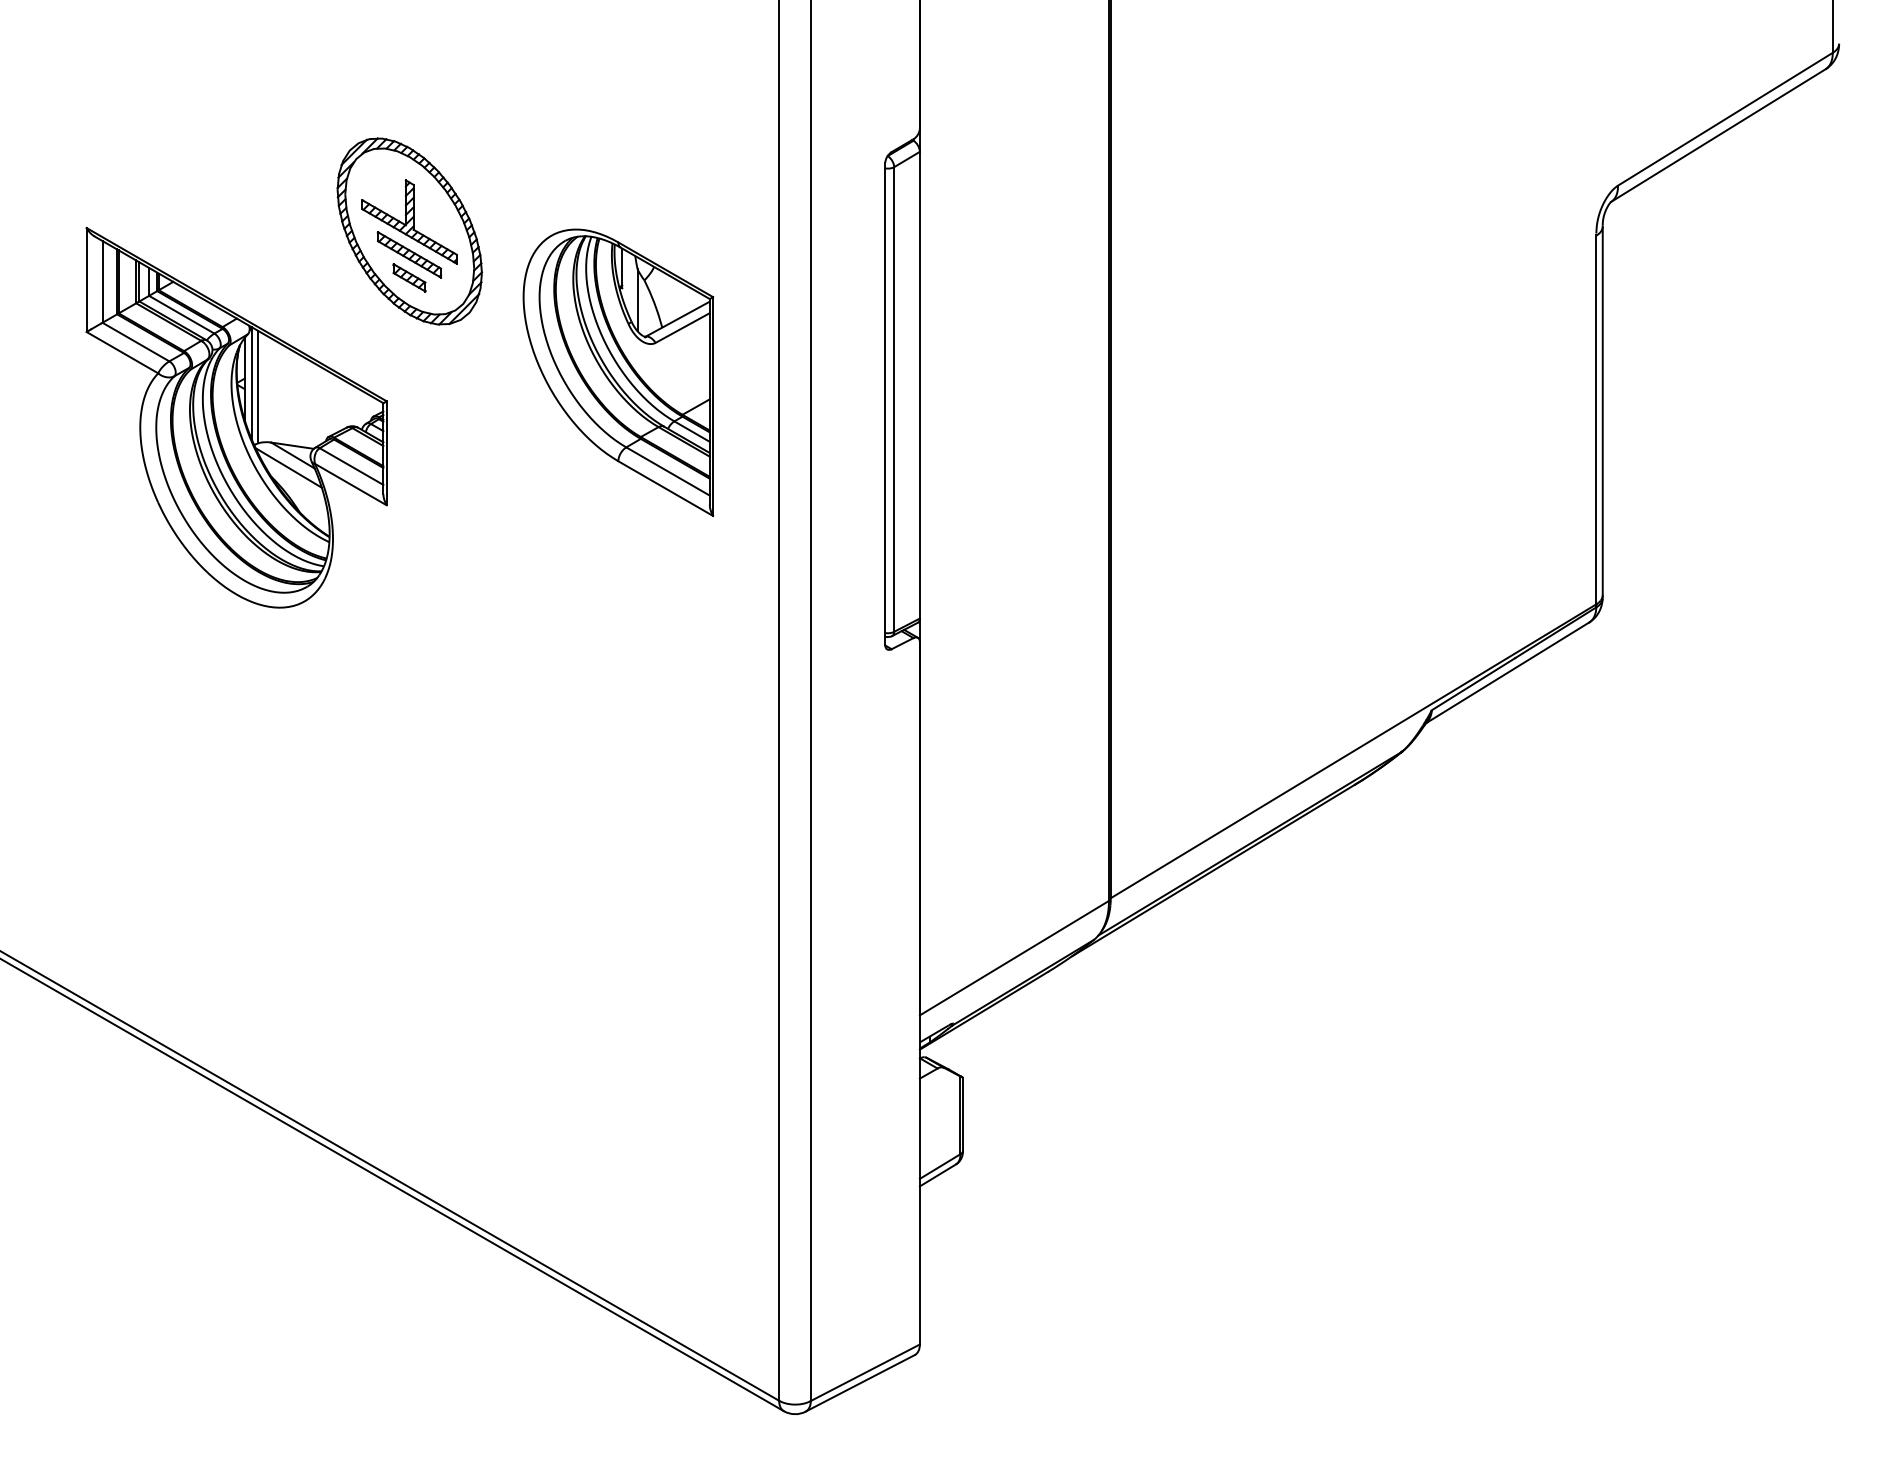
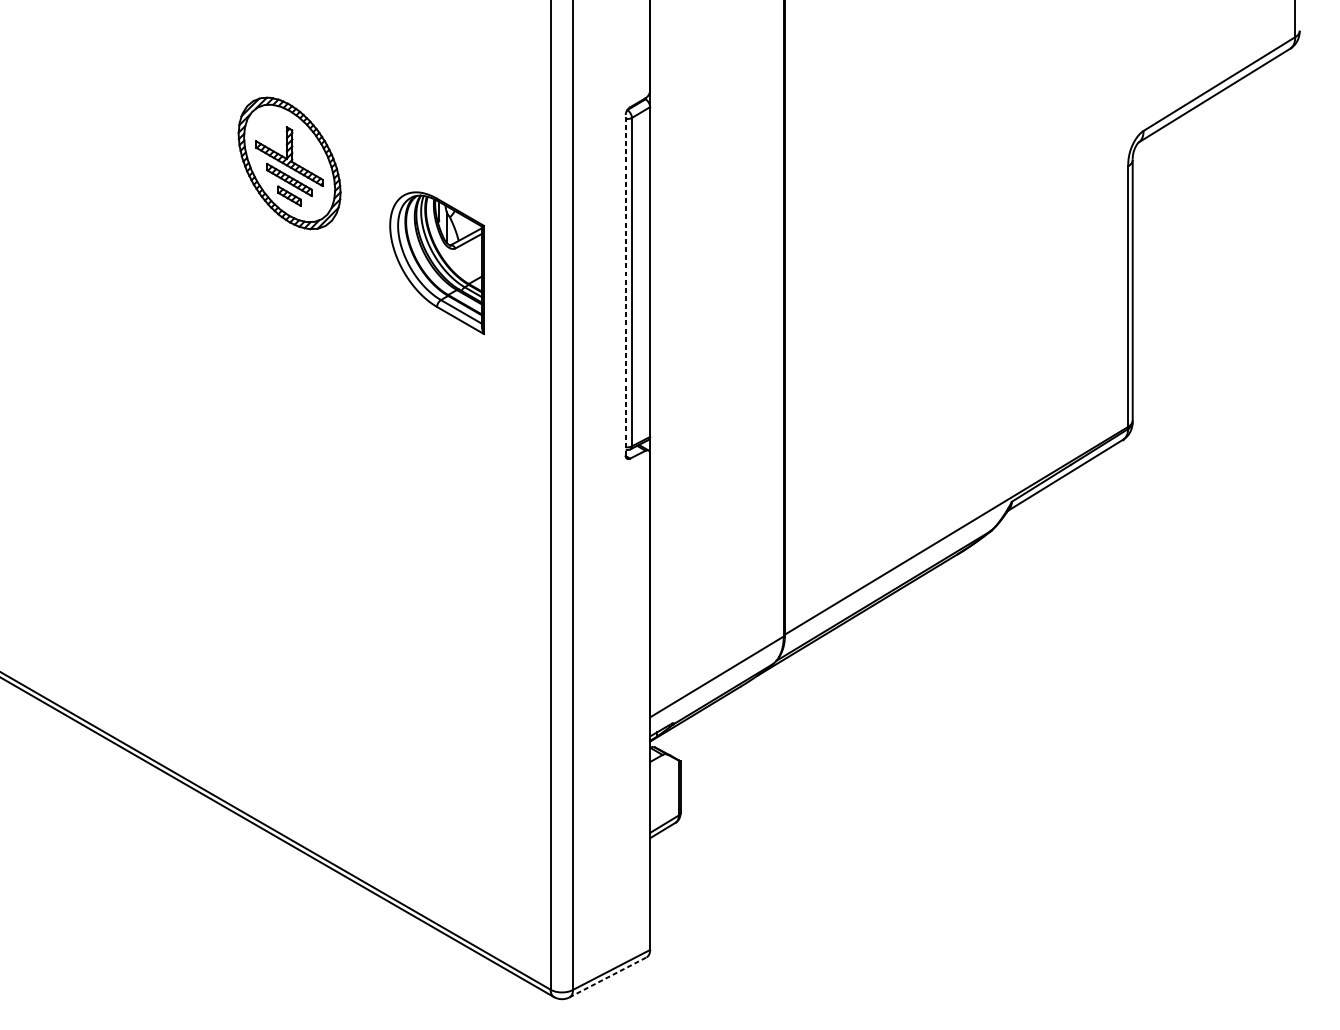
part: (618, 372) -> (437, 263), size x0.7
line: (885, 403) -> (625, 284), solid -> dashed
part: (236, 417) -> (167, 294), removed
line: (860, 1383) -> (608, 977), solid -> dashed

